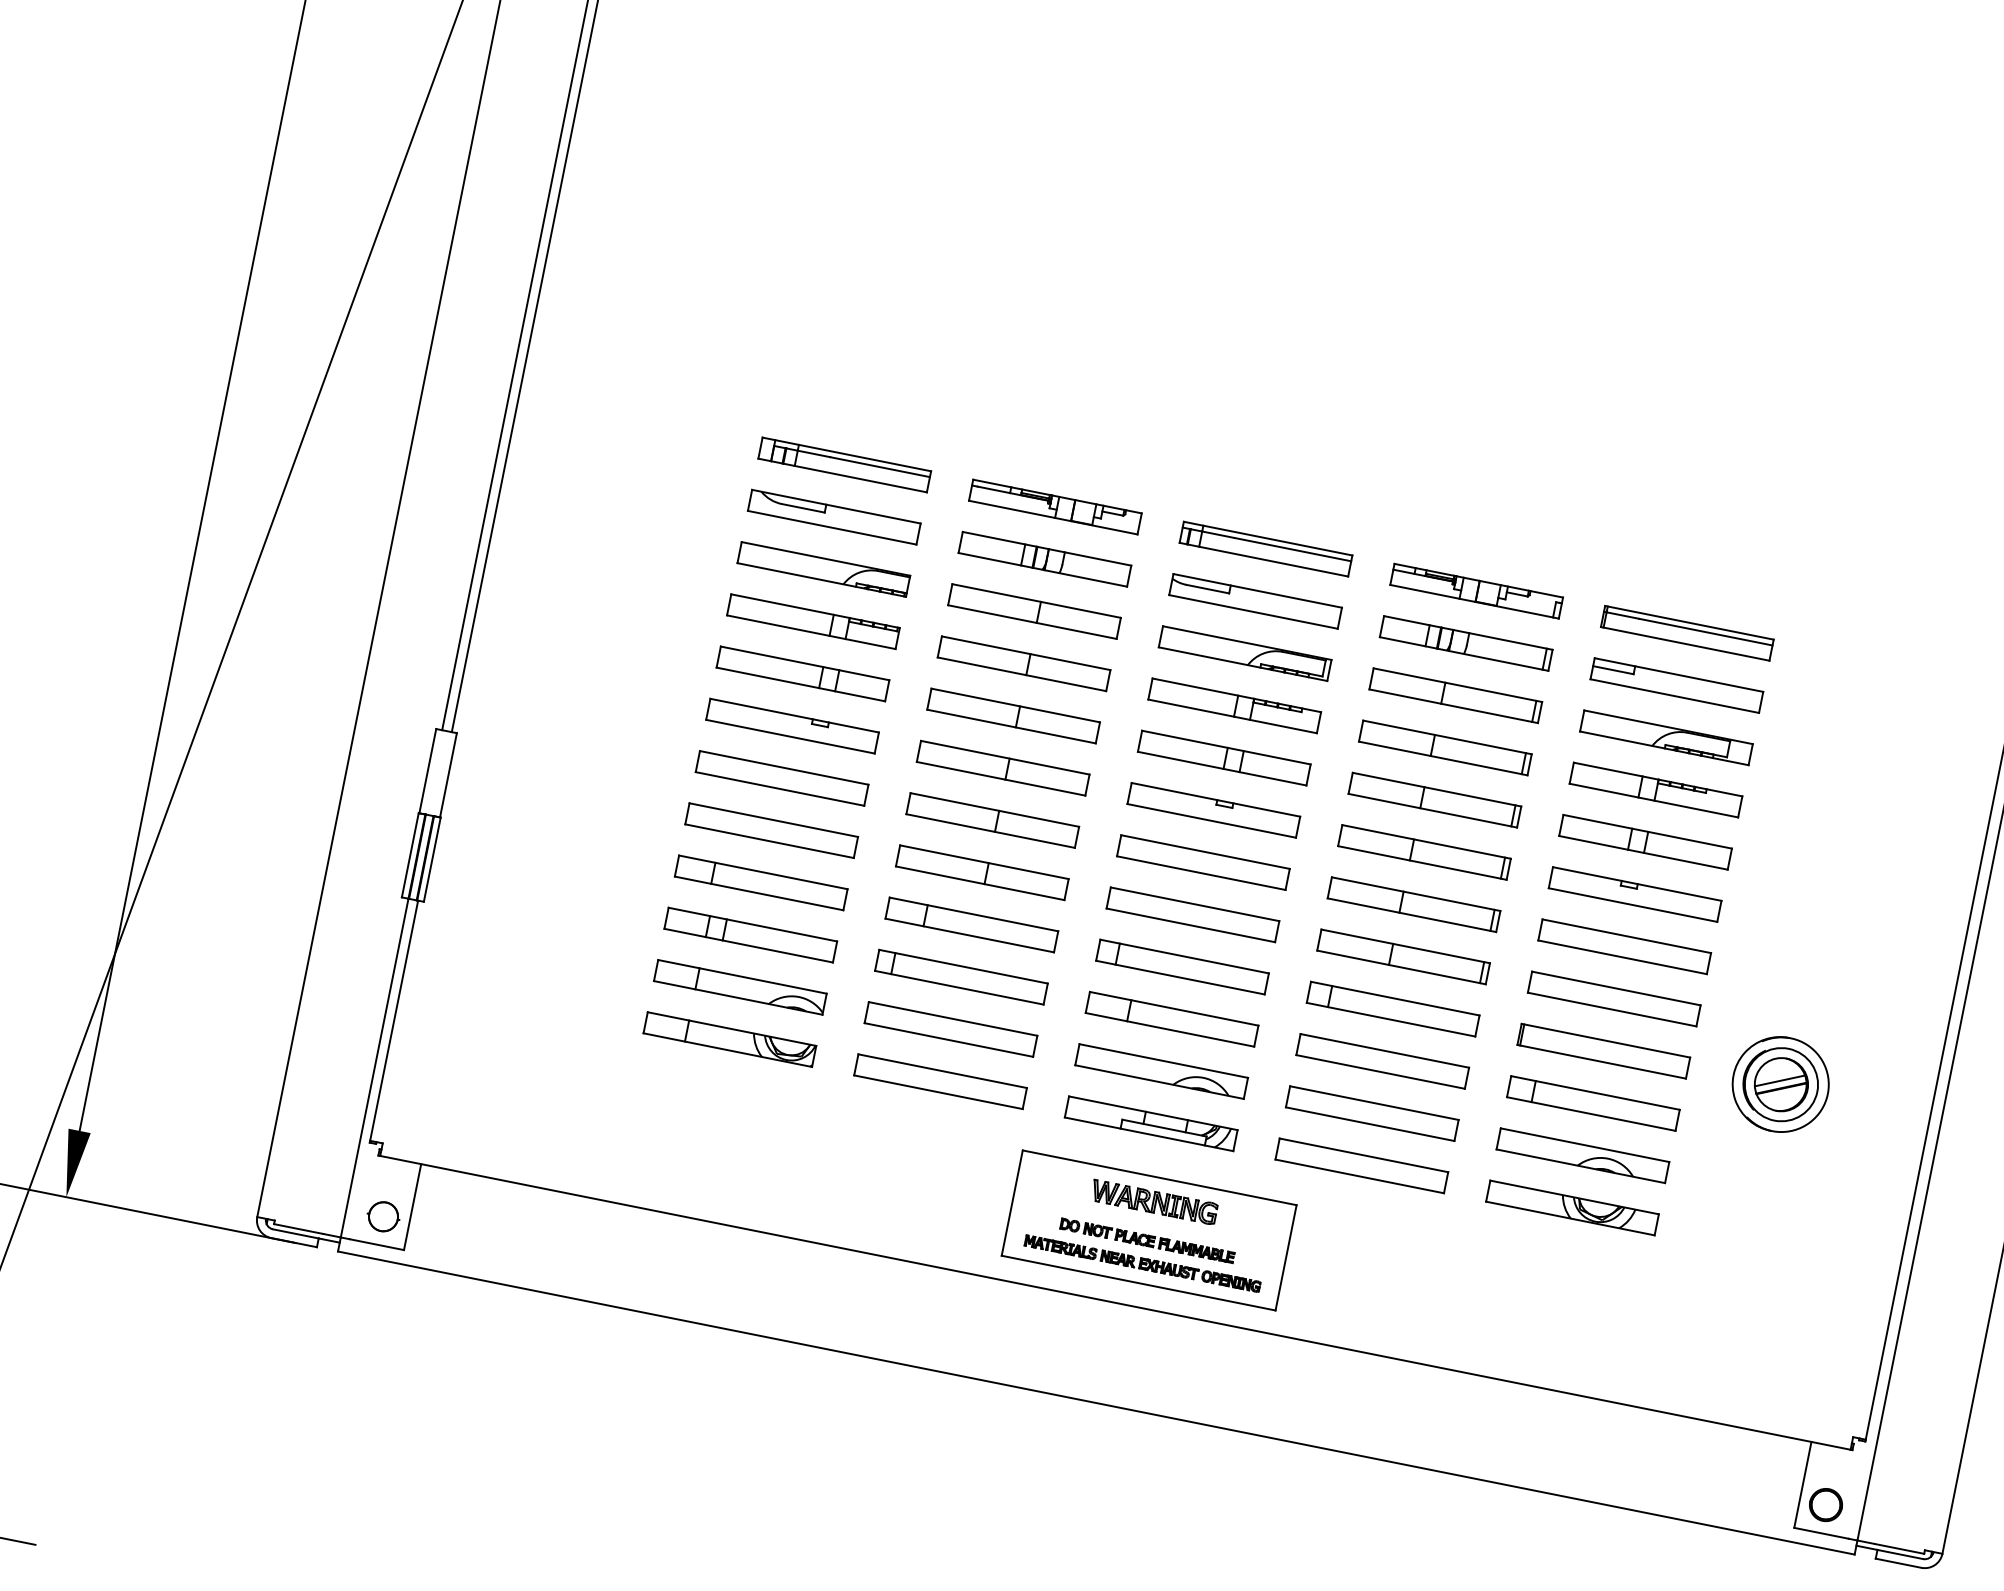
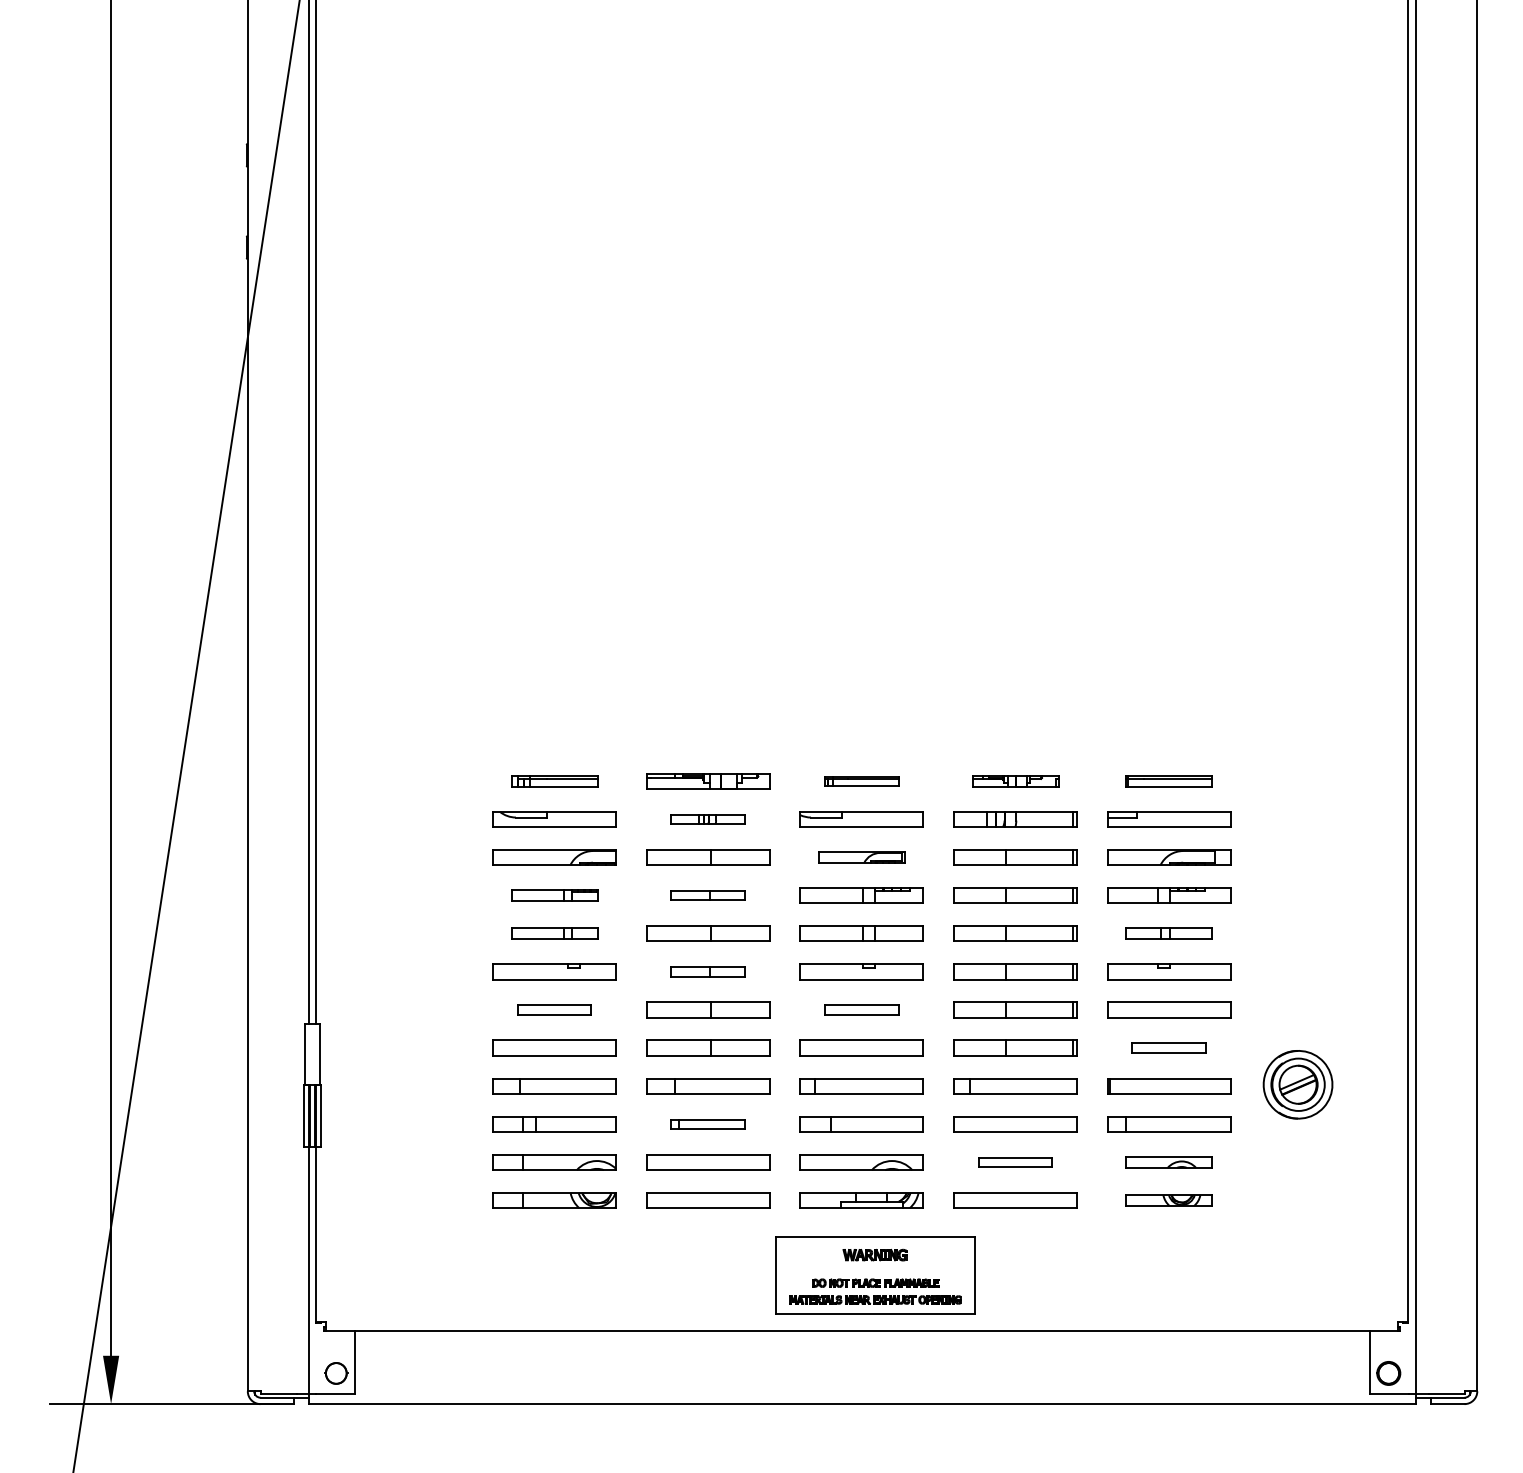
part: (844, 465) -> (554, 781), size x0.7
part: (1265, 549) -> (861, 781), size x0.6
part: (1045, 559) -> (708, 819), size x0.6
part: (1476, 591) -> (1015, 781), size x0.7
part: (813, 621) -> (554, 895), size x0.7
part: (1687, 633) -> (1169, 781), size x0.7
part: (1244, 653) -> (861, 857), size x0.7
part: (1024, 663) -> (708, 895), size x0.6
part: (803, 673) -> (554, 933), size x0.7
part: (1003, 767) -> (708, 971), size x0.6
part: (782, 777) -> (554, 1009), size x0.6
part: (1645, 841) -> (1169, 933), size x0.7
part: (1202, 861) -> (861, 1009), size x0.6
part: (961, 977) -> (708, 1124), size x0.6
part: (1614, 998) -> (1169, 1047), size x0.6
part: (1372, 1113) -> (1015, 1162), size x0.6
part: (1583, 1155) -> (1169, 1162), size x0.7
part: (1153, 1201) -> (874, 1254), size x0.7
part: (1572, 1207) -> (1169, 1200), size x0.7

